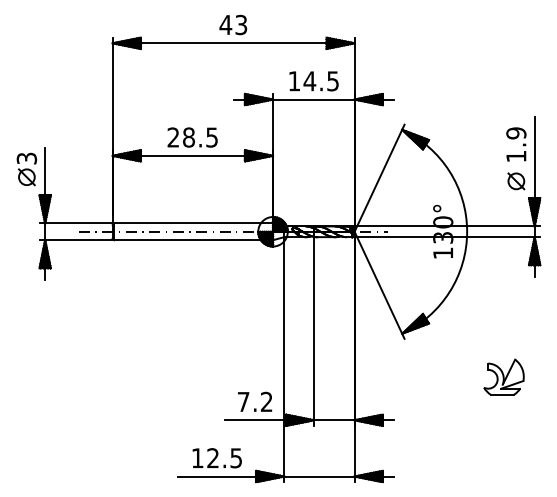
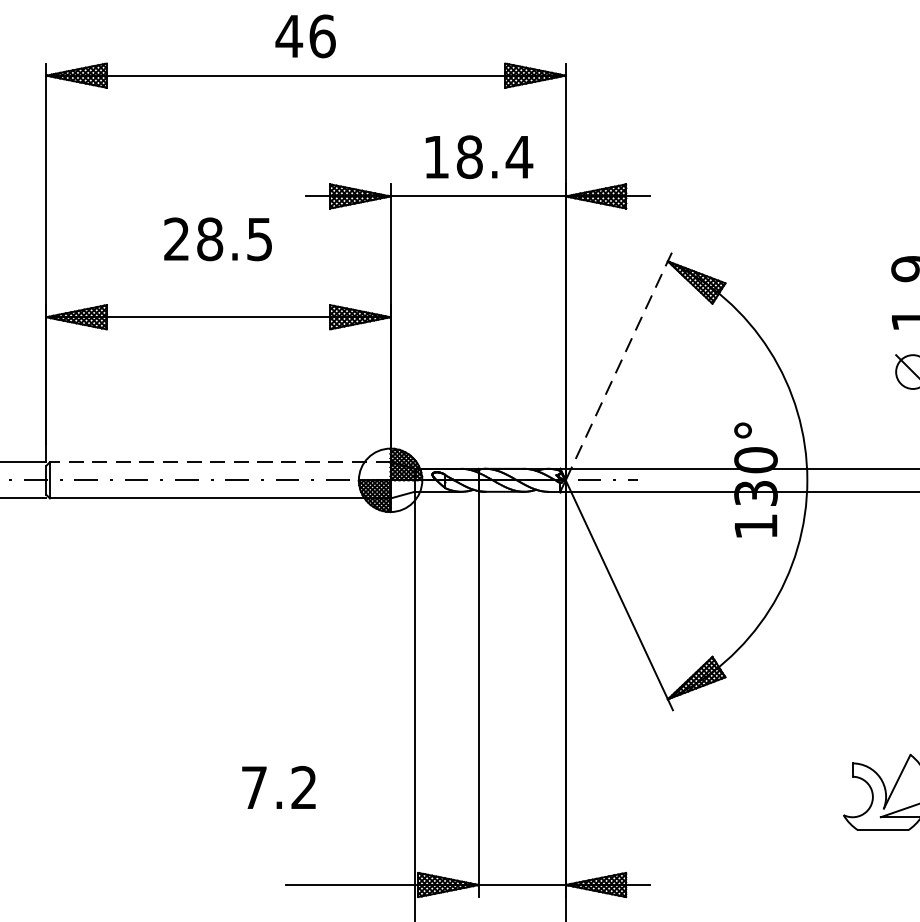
text: (241, 24) -> (322, 35), 43 -> 46
text: (321, 81) -> (494, 157), 14.5 -> 18.4
text: (192, 137) -> (217, 239), moved
line: (379, 177) -> (619, 363), solid -> dashed
line: (193, 223) -> (219, 462), solid -> dashed
text: (255, 401) -> (279, 786), moved

